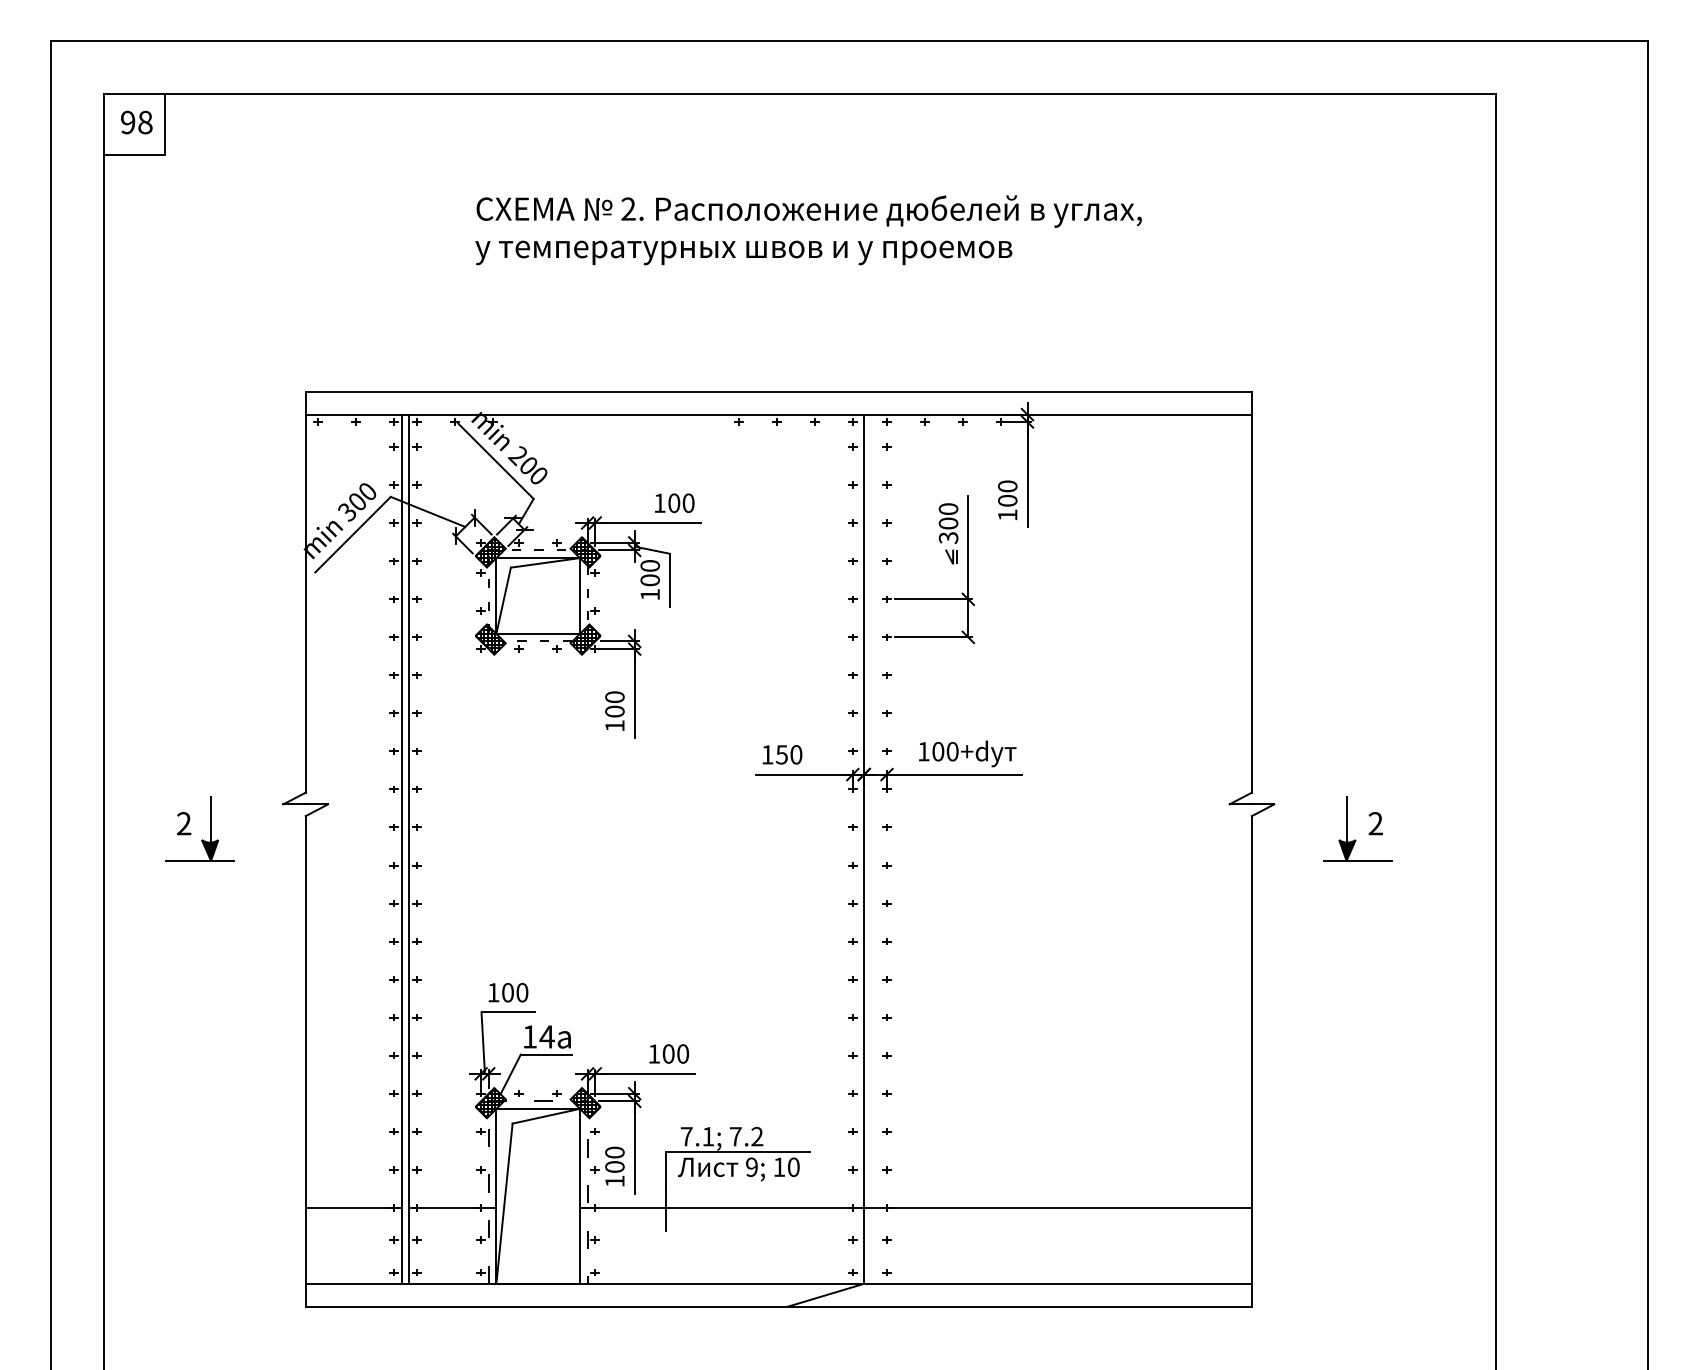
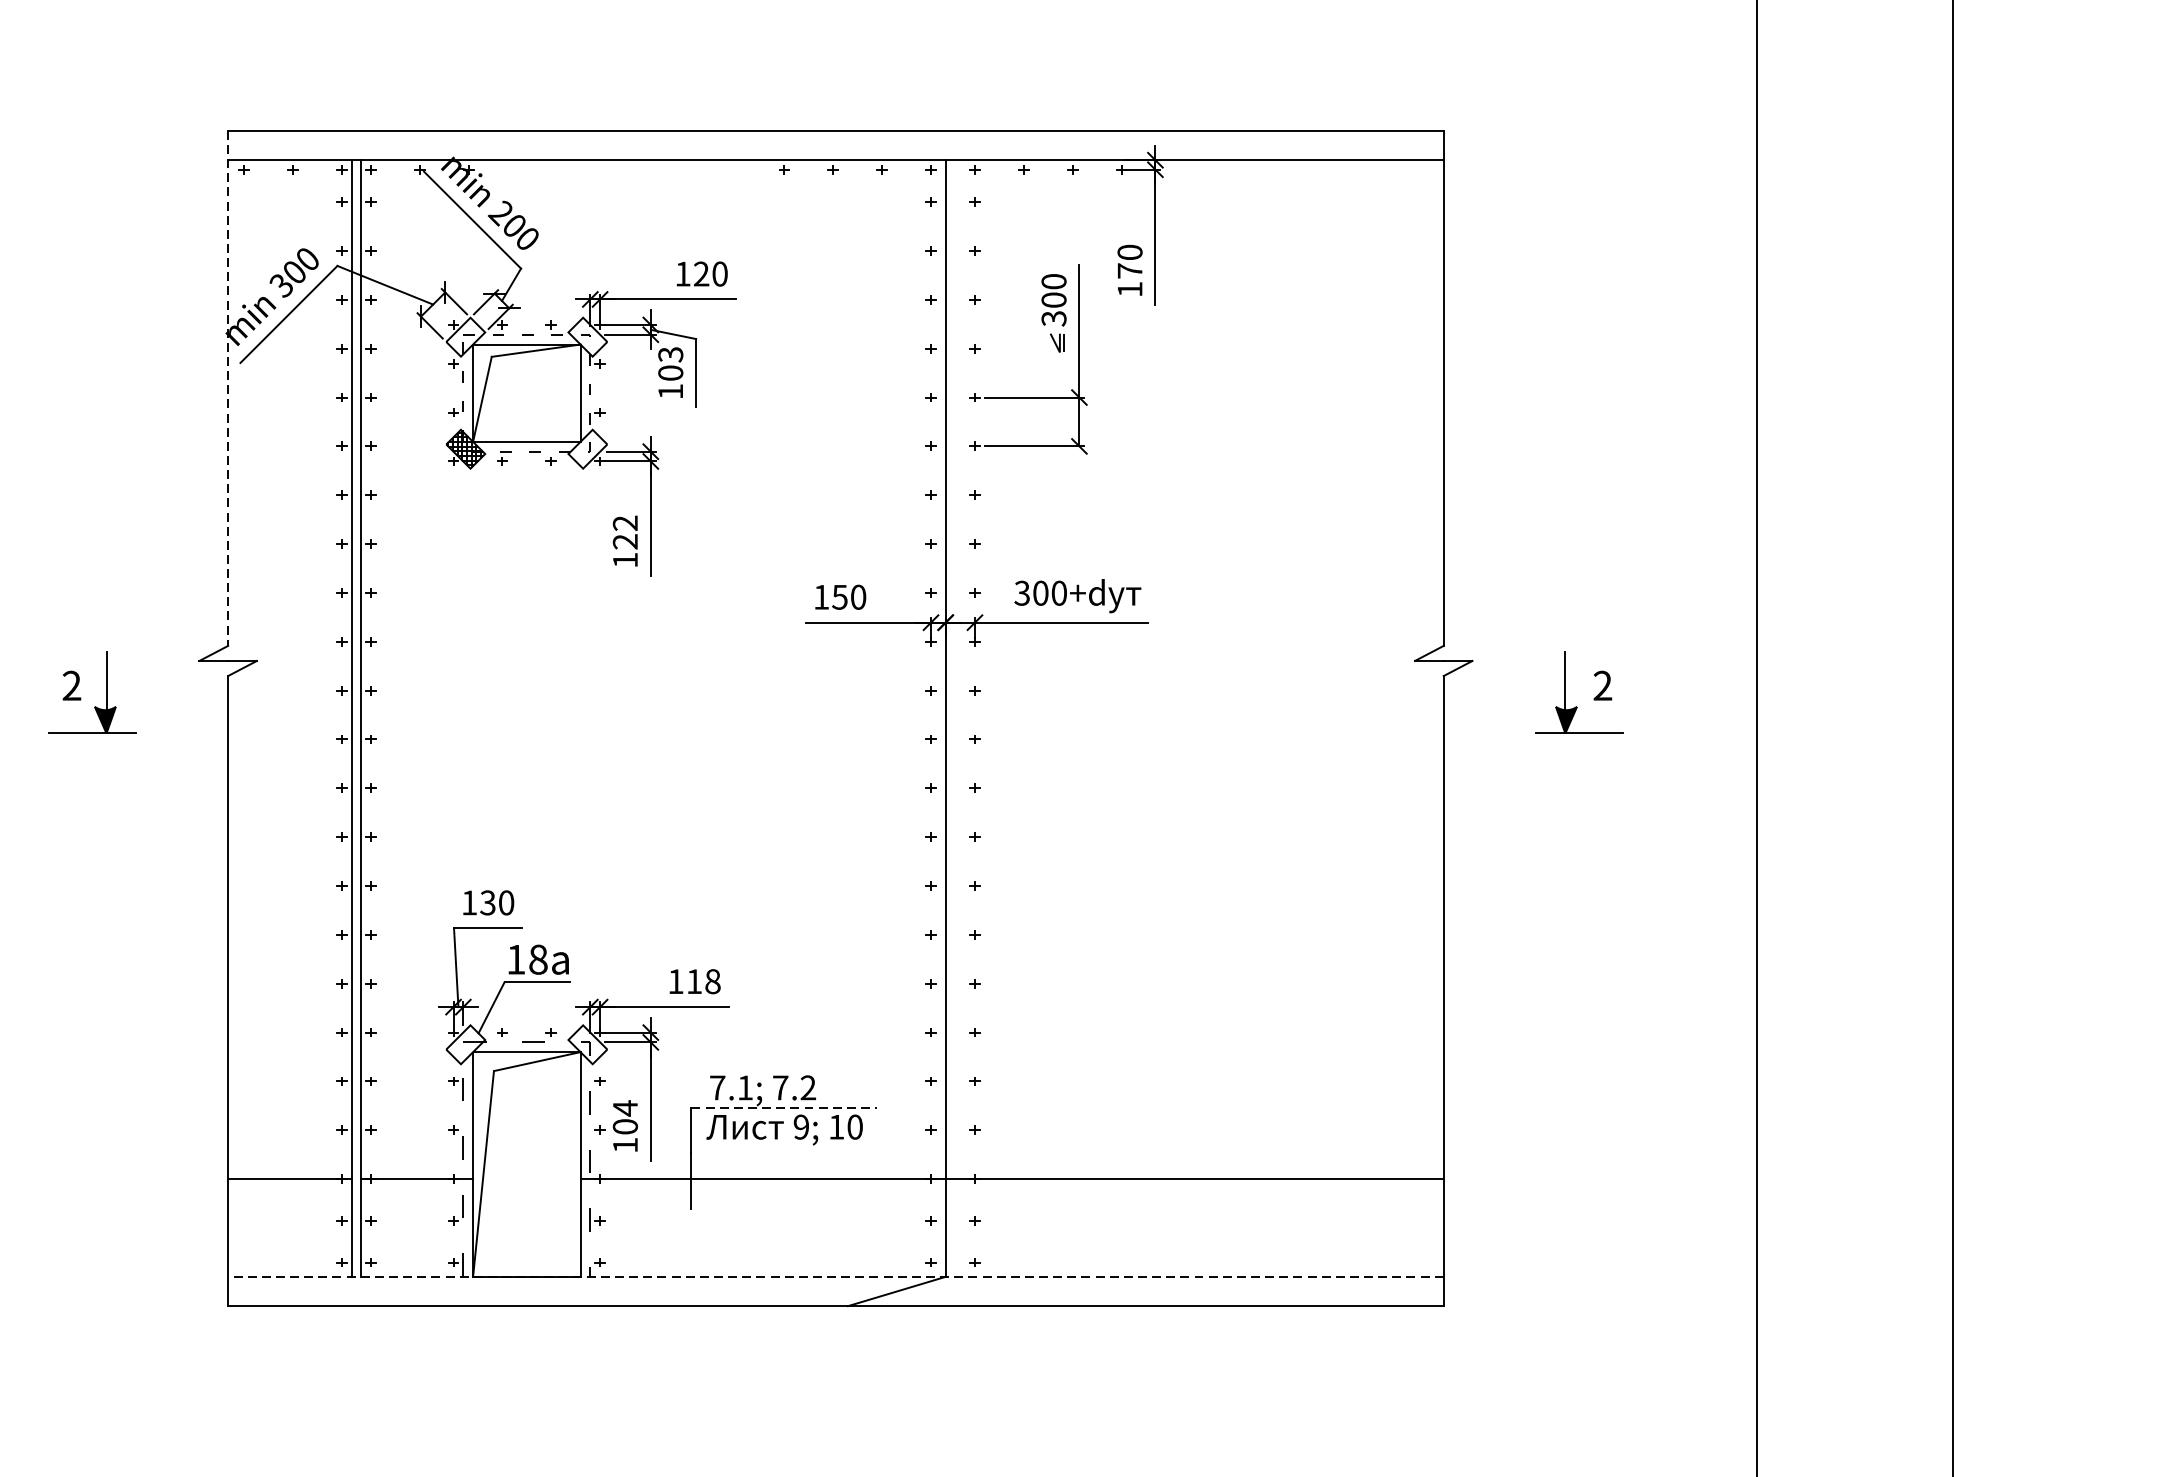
text: (1007, 500) -> (1129, 270), 100 -> 170
text: (674, 503) -> (701, 274), 100 -> 120
hatch: (490, 552) -> (465, 337), removed
hatch: (585, 552) -> (587, 337), removed
text: (649, 566) -> (669, 355), 100 -> 103
line: (305, 592) -> (227, 388), solid -> dashed
hatch: (585, 639) -> (587, 449), removed
text: (614, 704) -> (624, 532), 100 -> 122
text: (923, 751) -> (1021, 593), 100+d -> 300+d
text: (507, 992) -> (487, 902), 100 -> 130
text: (546, 1036) -> (537, 959), 14 -> 18
text: (675, 1053) -> (703, 980), 100 -> 118
hatch: (490, 1102) -> (465, 1043), removed
hatch: (585, 1102) -> (587, 1043), removed
text: (614, 1152) -> (624, 1108), 100 -> 104
line: (738, 1152) -> (784, 1108), solid -> dashed
line: (778, 1283) -> (835, 1276), solid -> dashed

